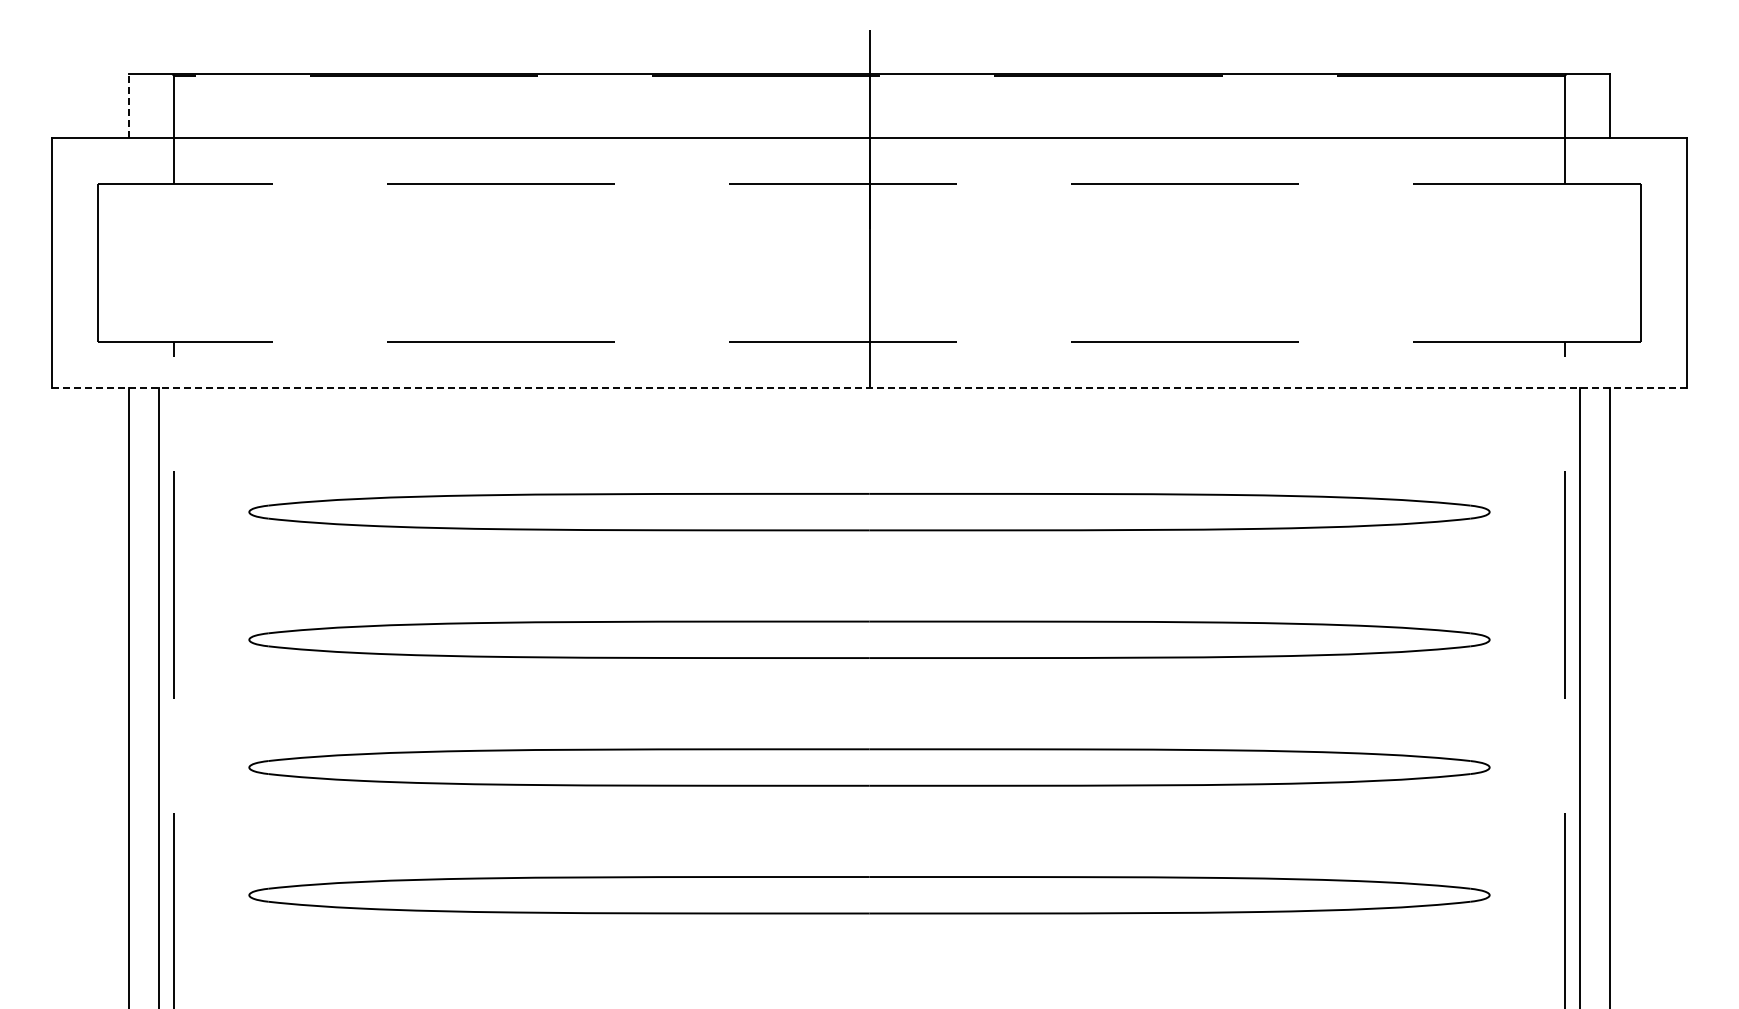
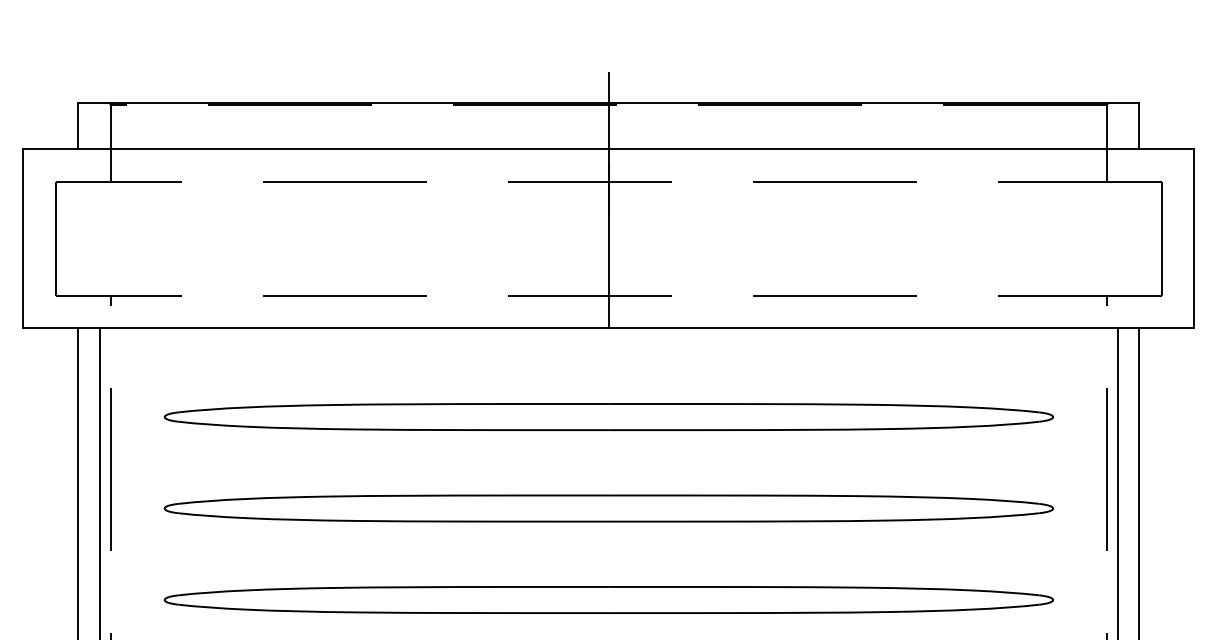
line: (128, 106) -> (78, 126), dashed -> solid
line: (869, 388) -> (608, 328), dashed -> solid

